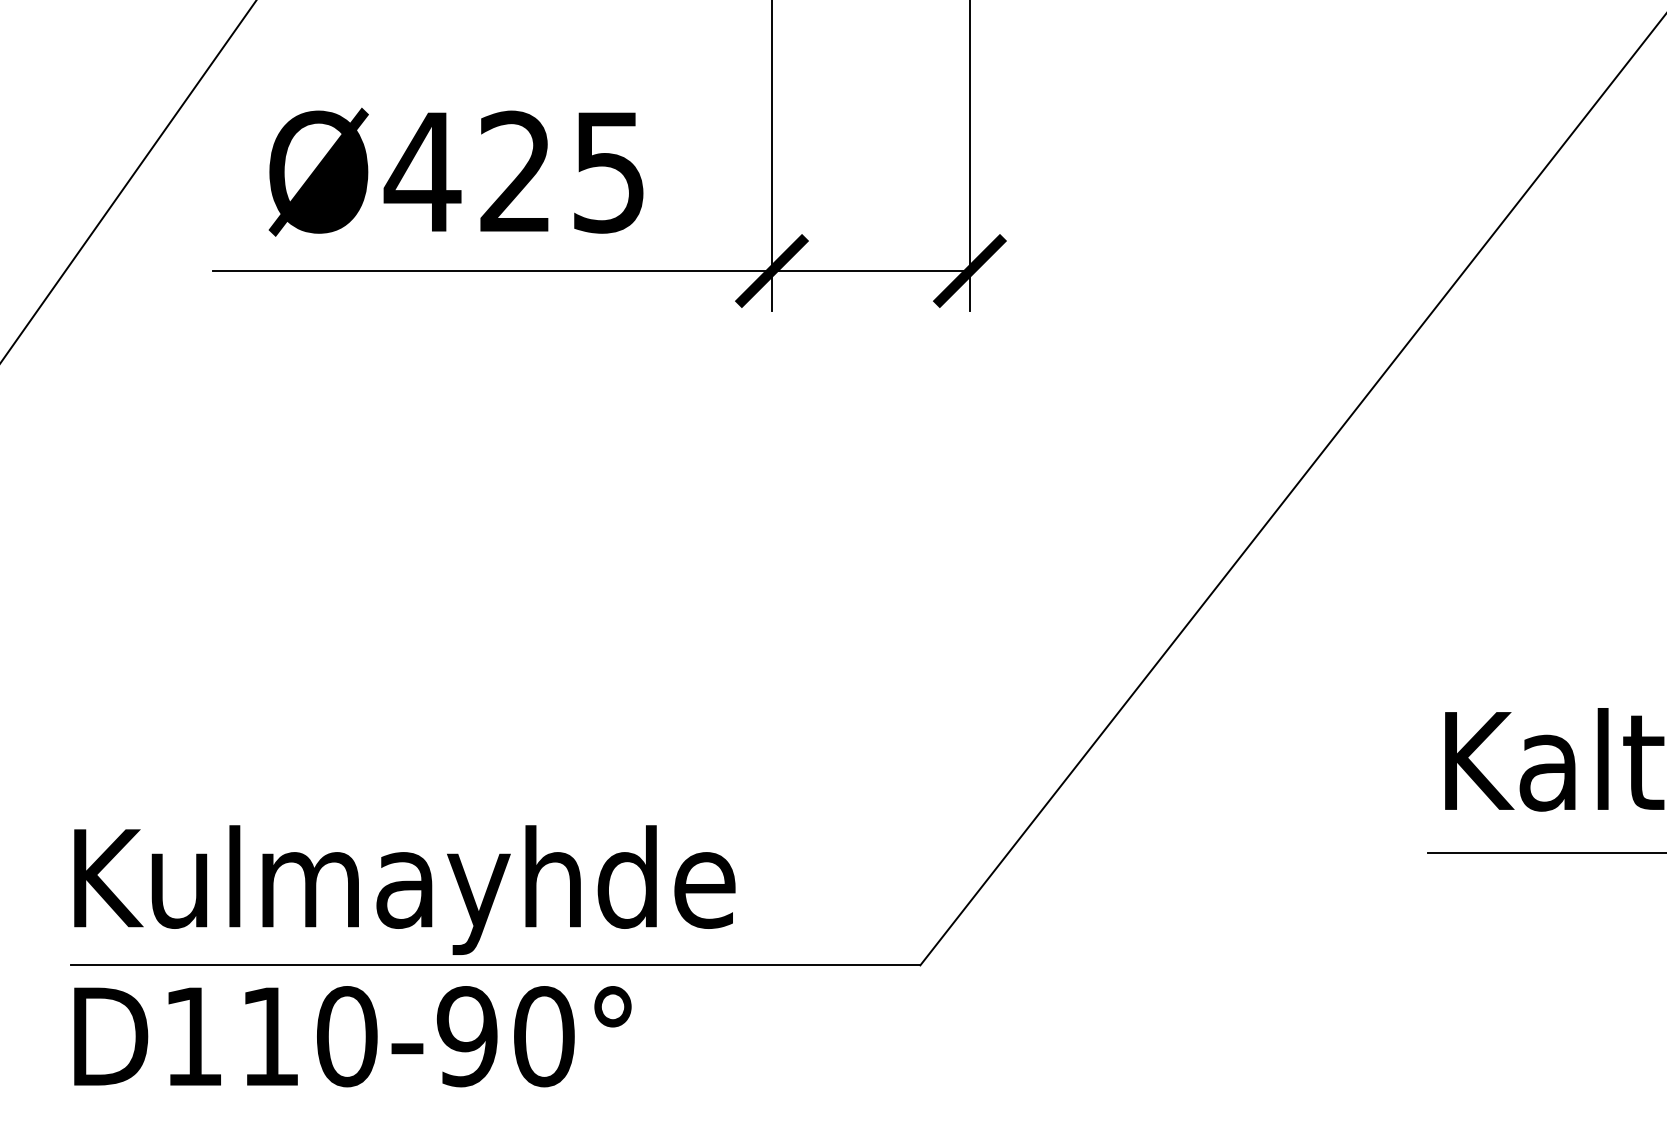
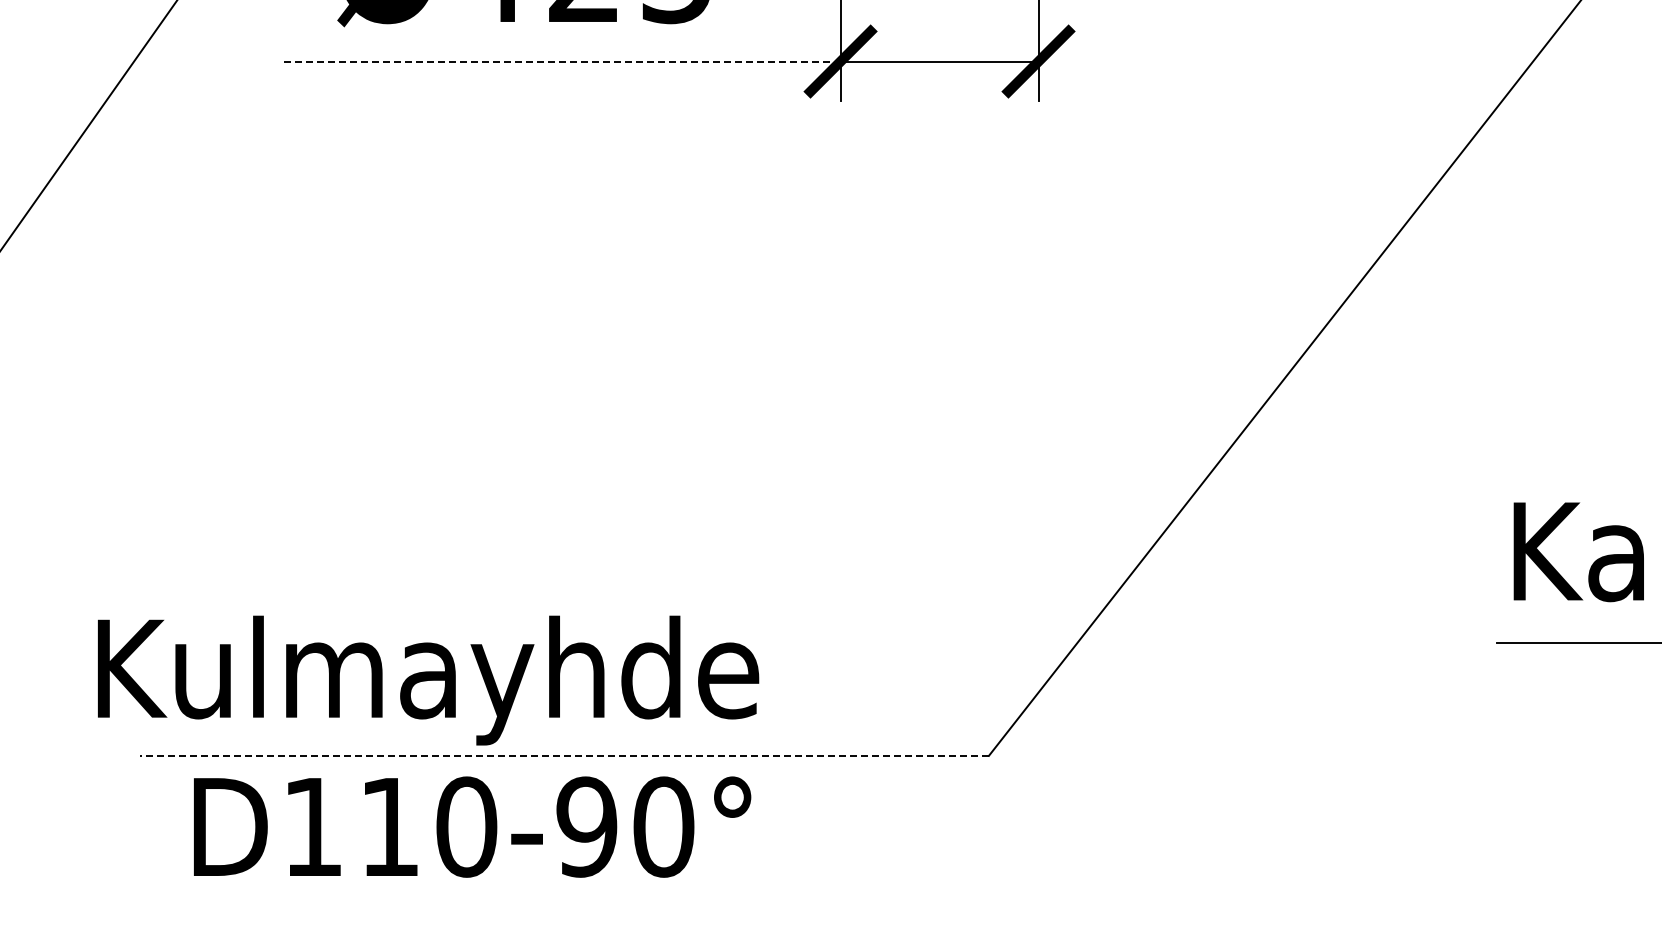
line: (492, 271) -> (561, 61), solid -> dashed
text: (404, 889) -> (428, 679), moved
line: (495, 965) -> (564, 755), solid -> dashed
text: (352, 1036) -> (472, 826), moved

